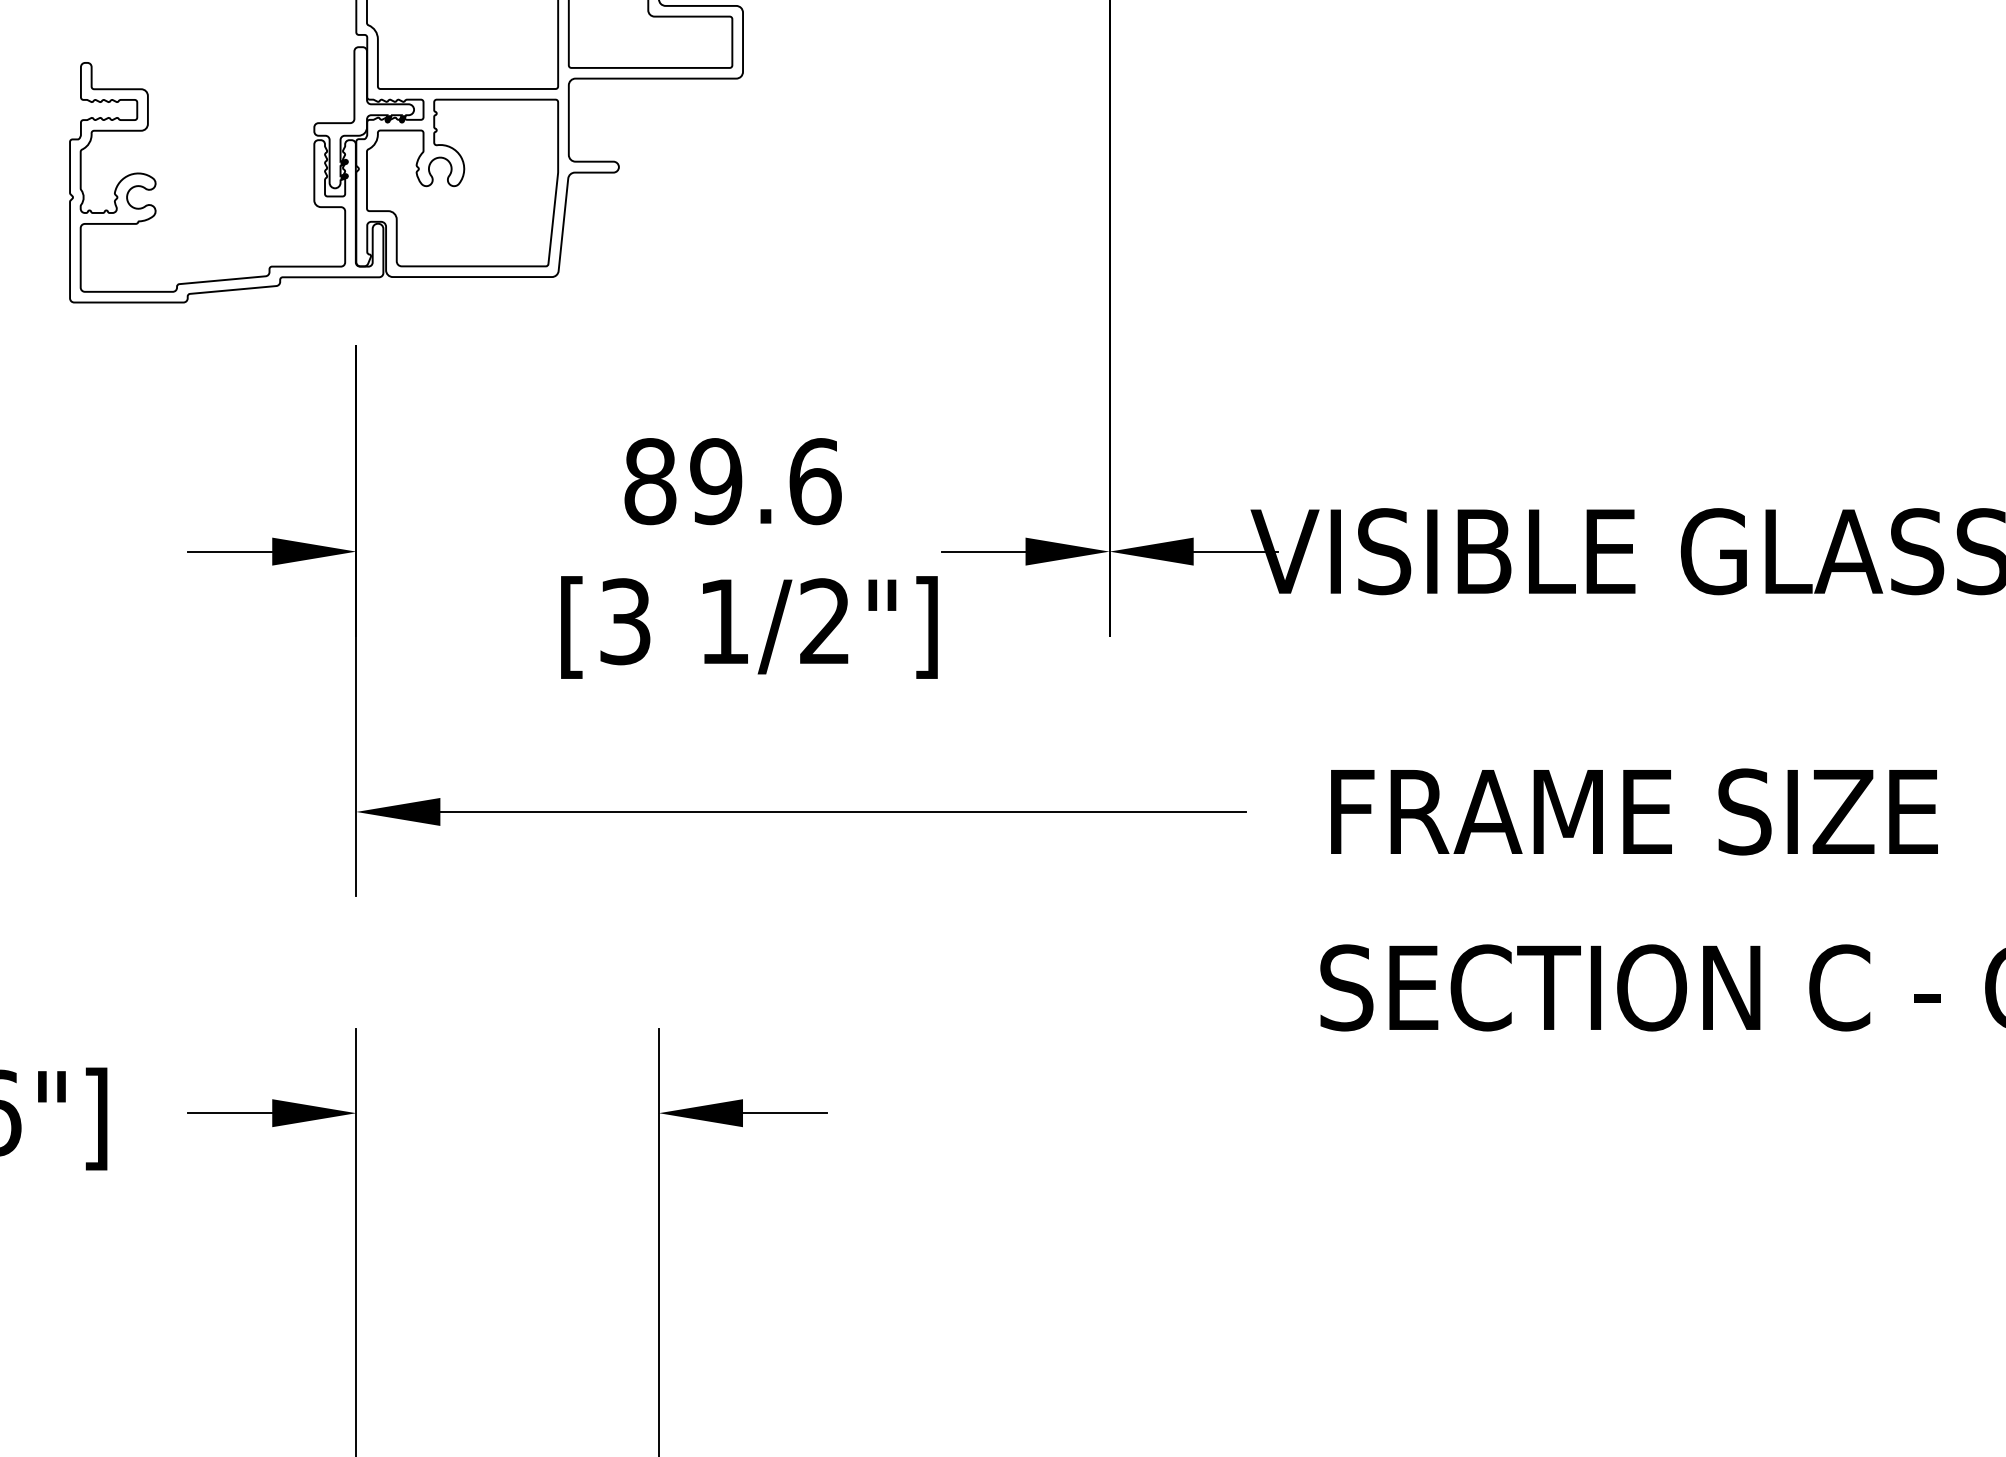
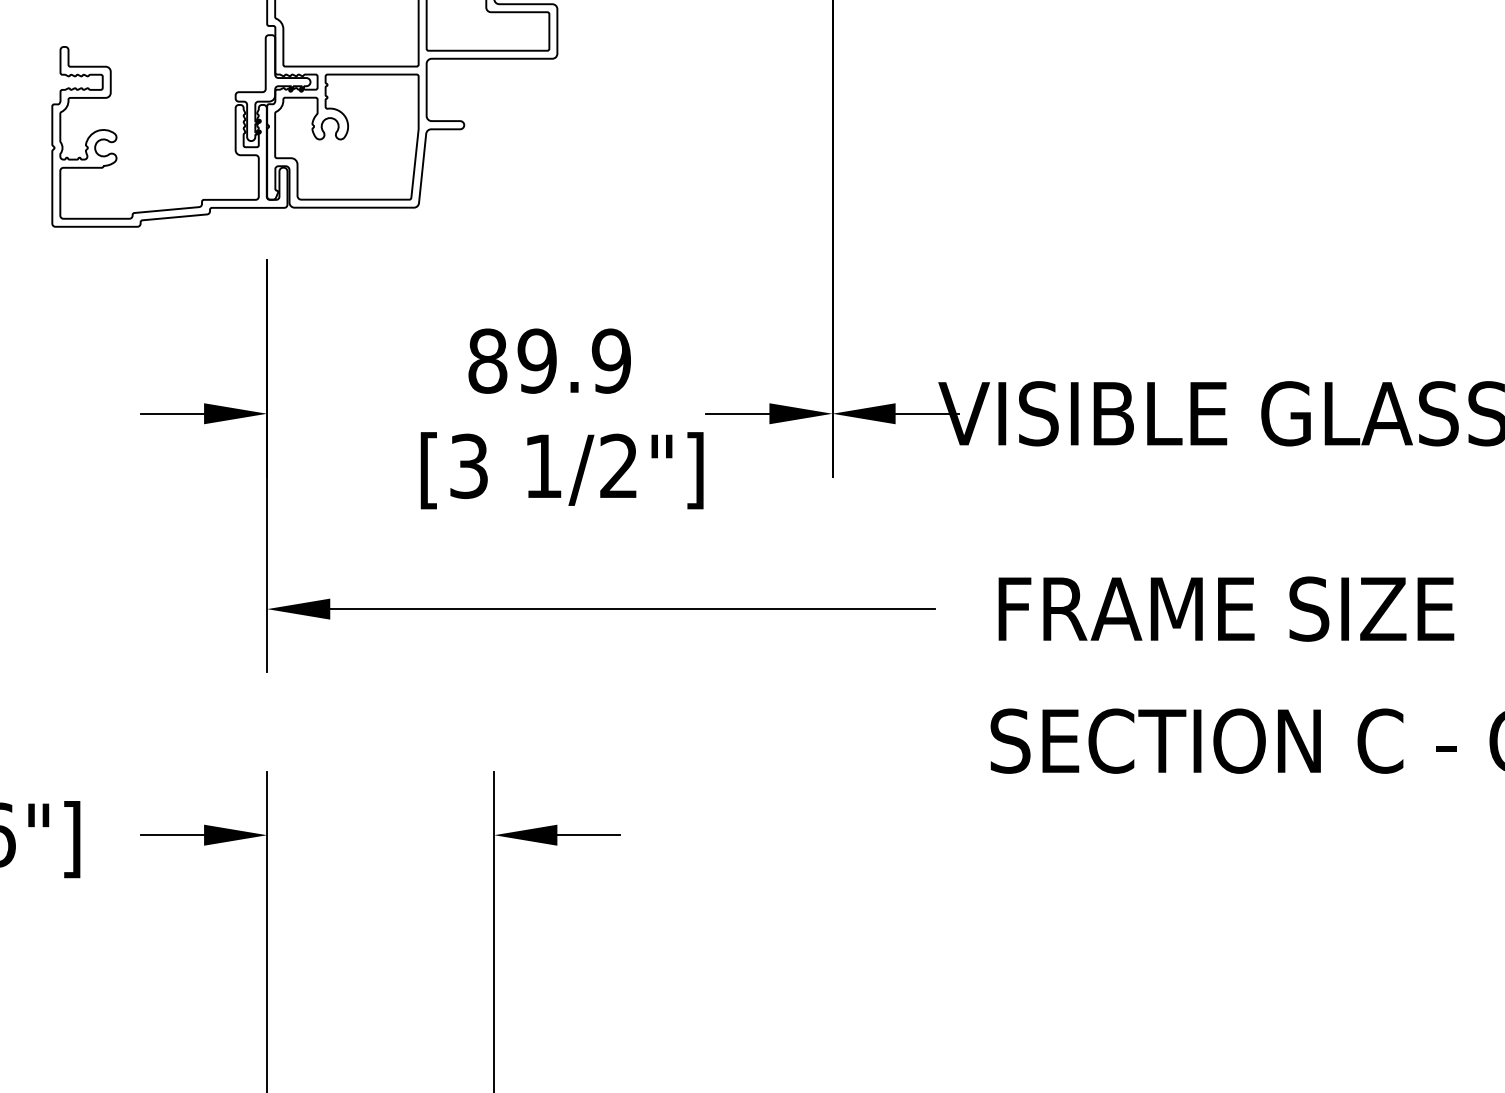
text: (815, 481) -> (611, 361), 89.6 -> 89.9

